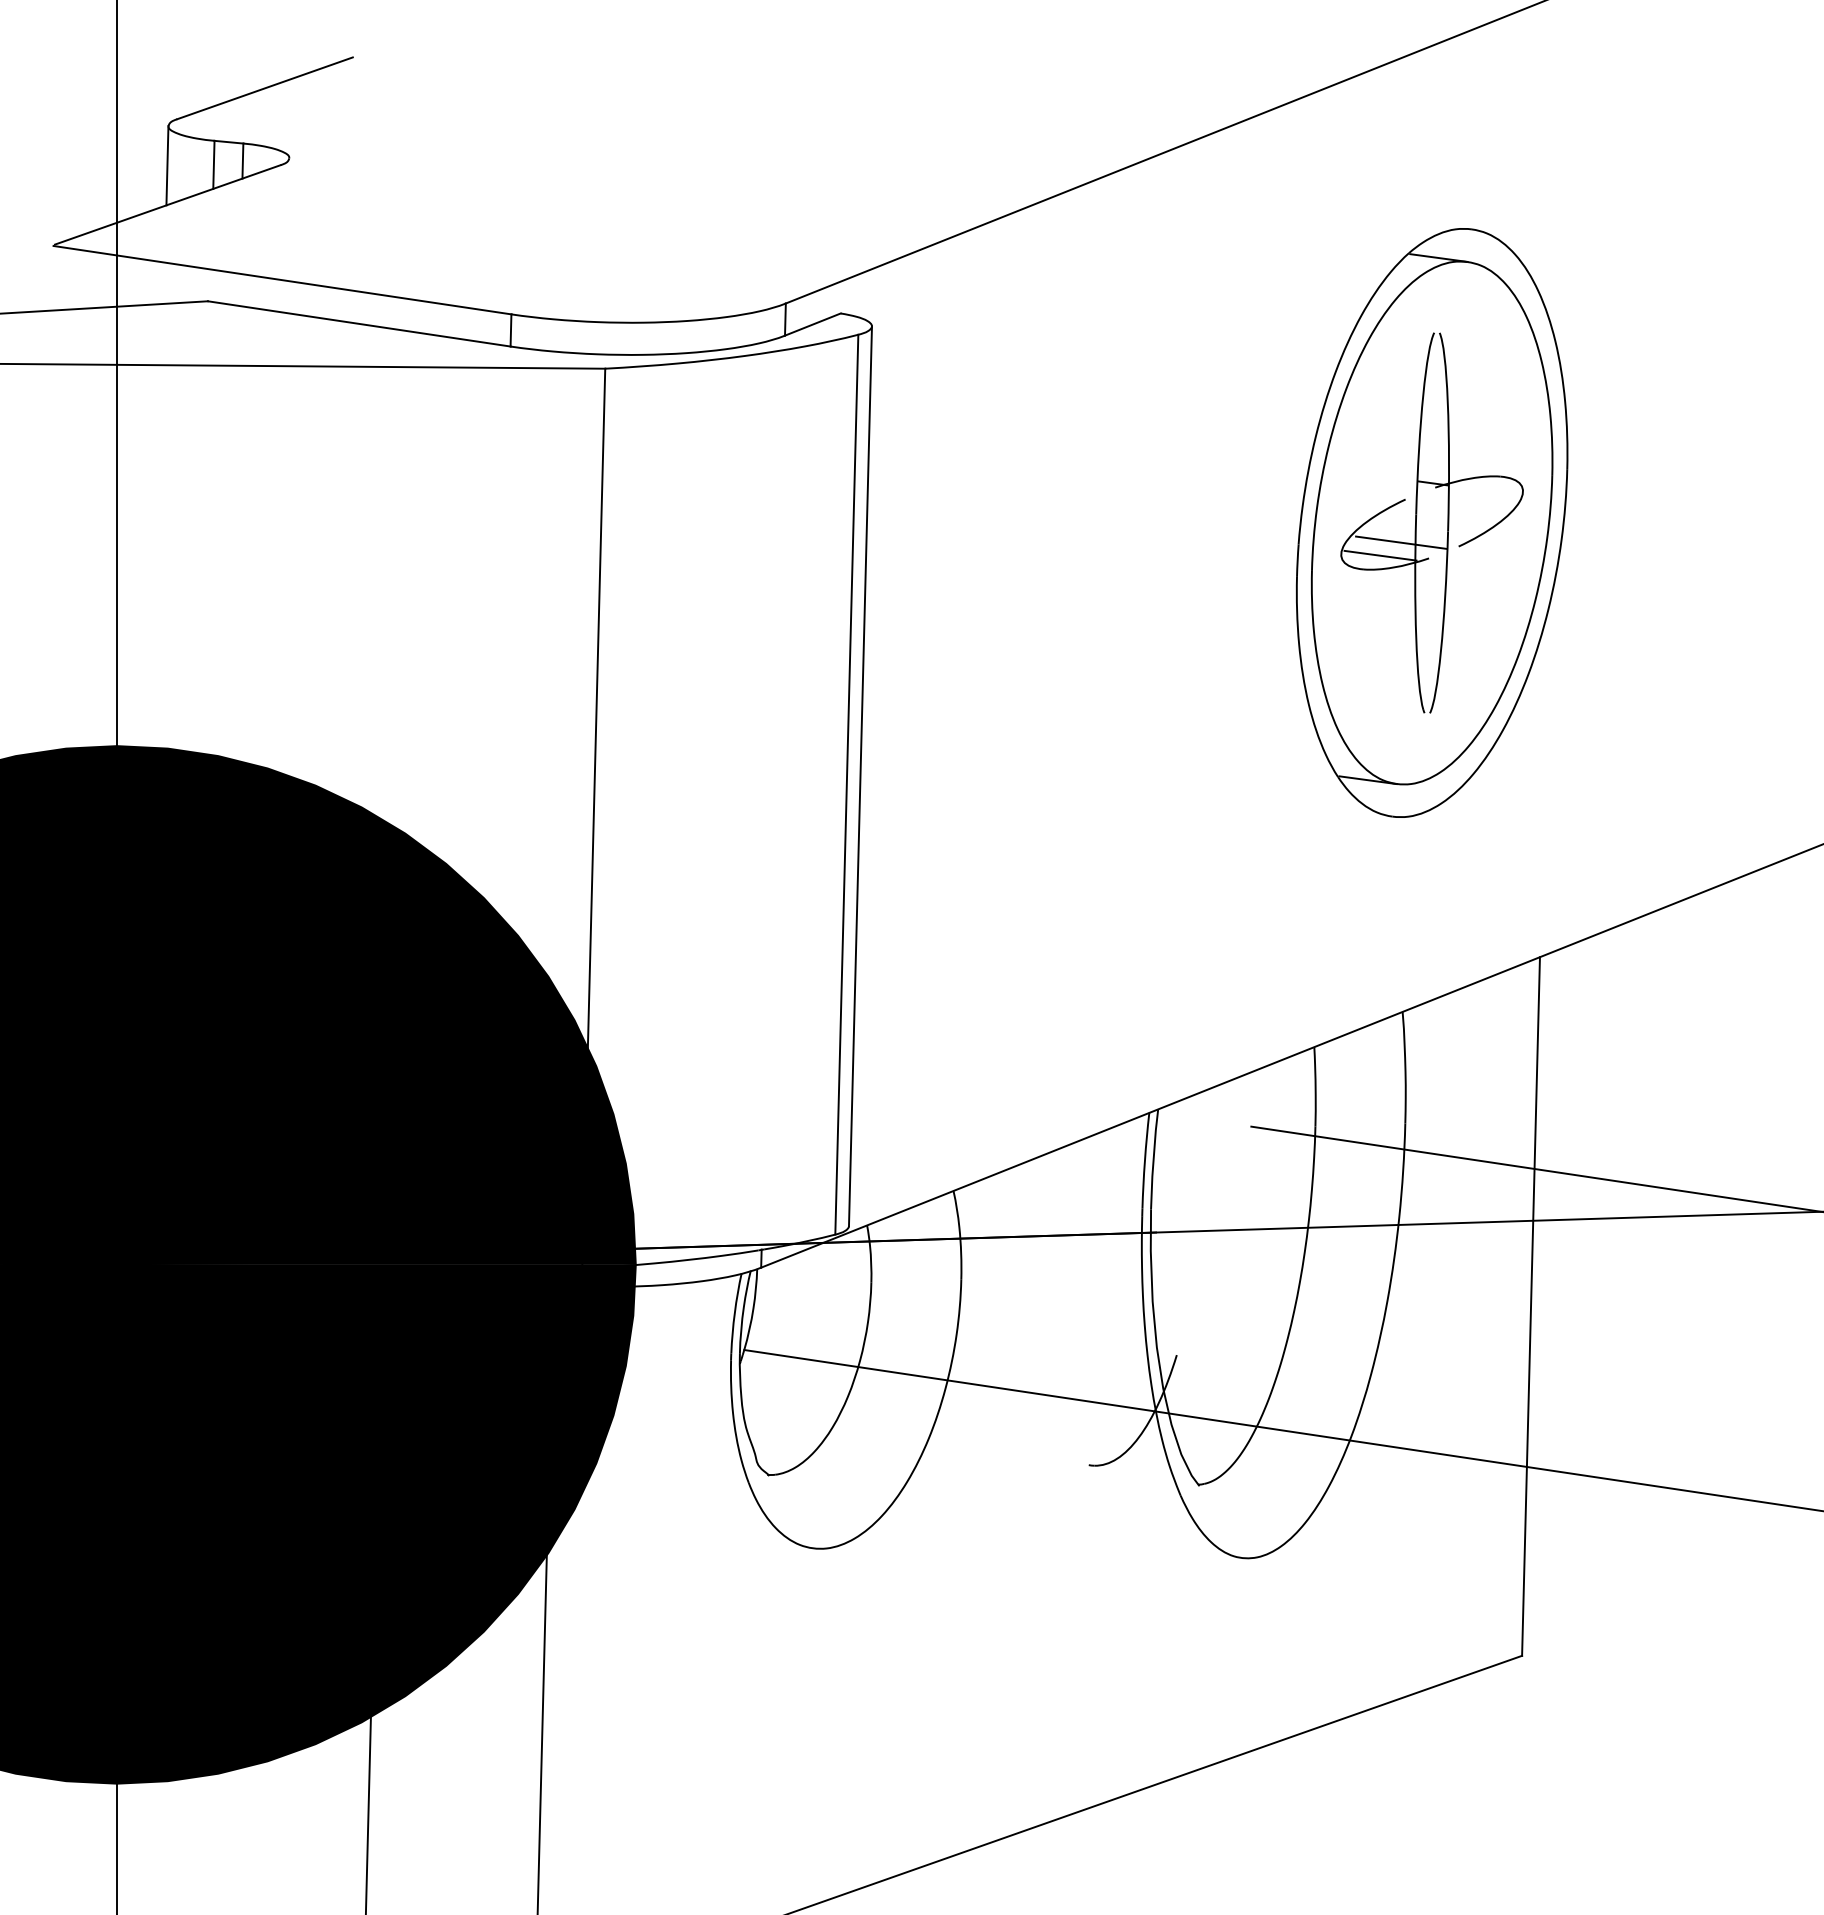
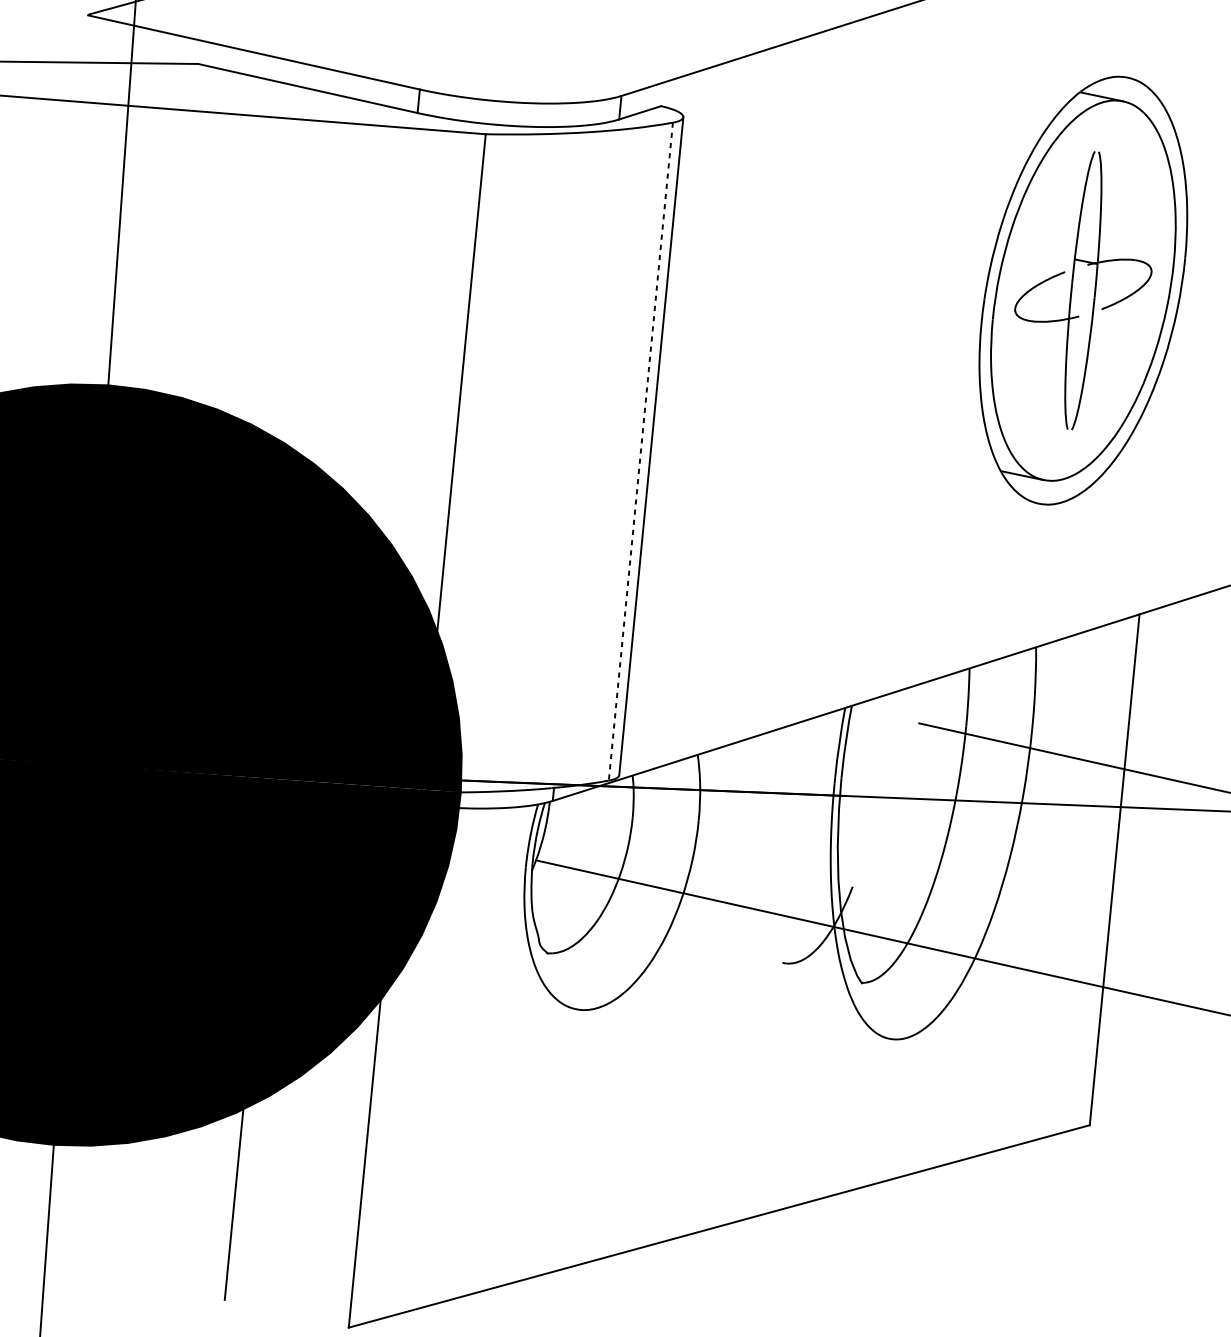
line: (1401, 542) -> (1059, 303), removed
line: (1380, 555) -> (1043, 311), removed
line: (846, 785) -> (640, 452), solid -> dashed

